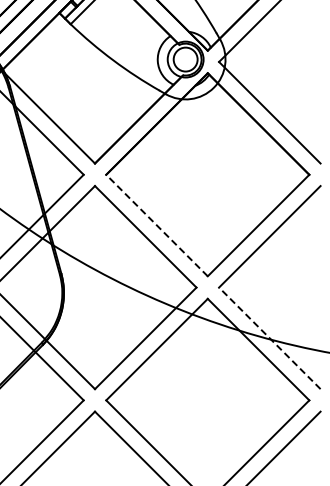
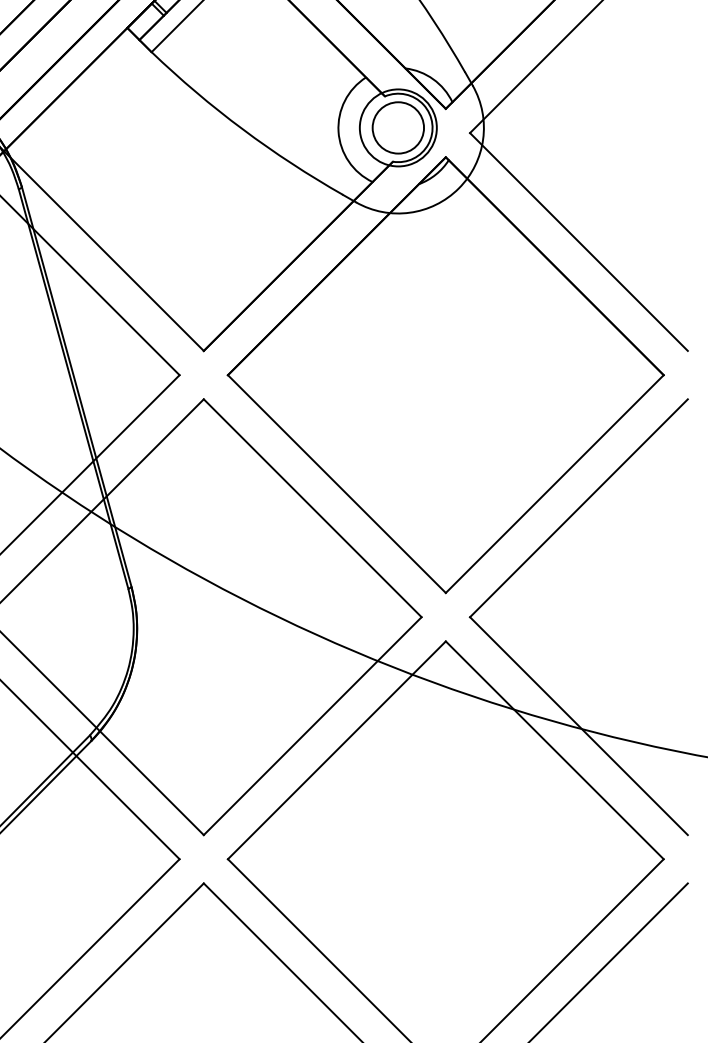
line: (157, 225) -> (337, 483), dashed -> solid
line: (269, 338) -> (578, 726), dashed -> solid

